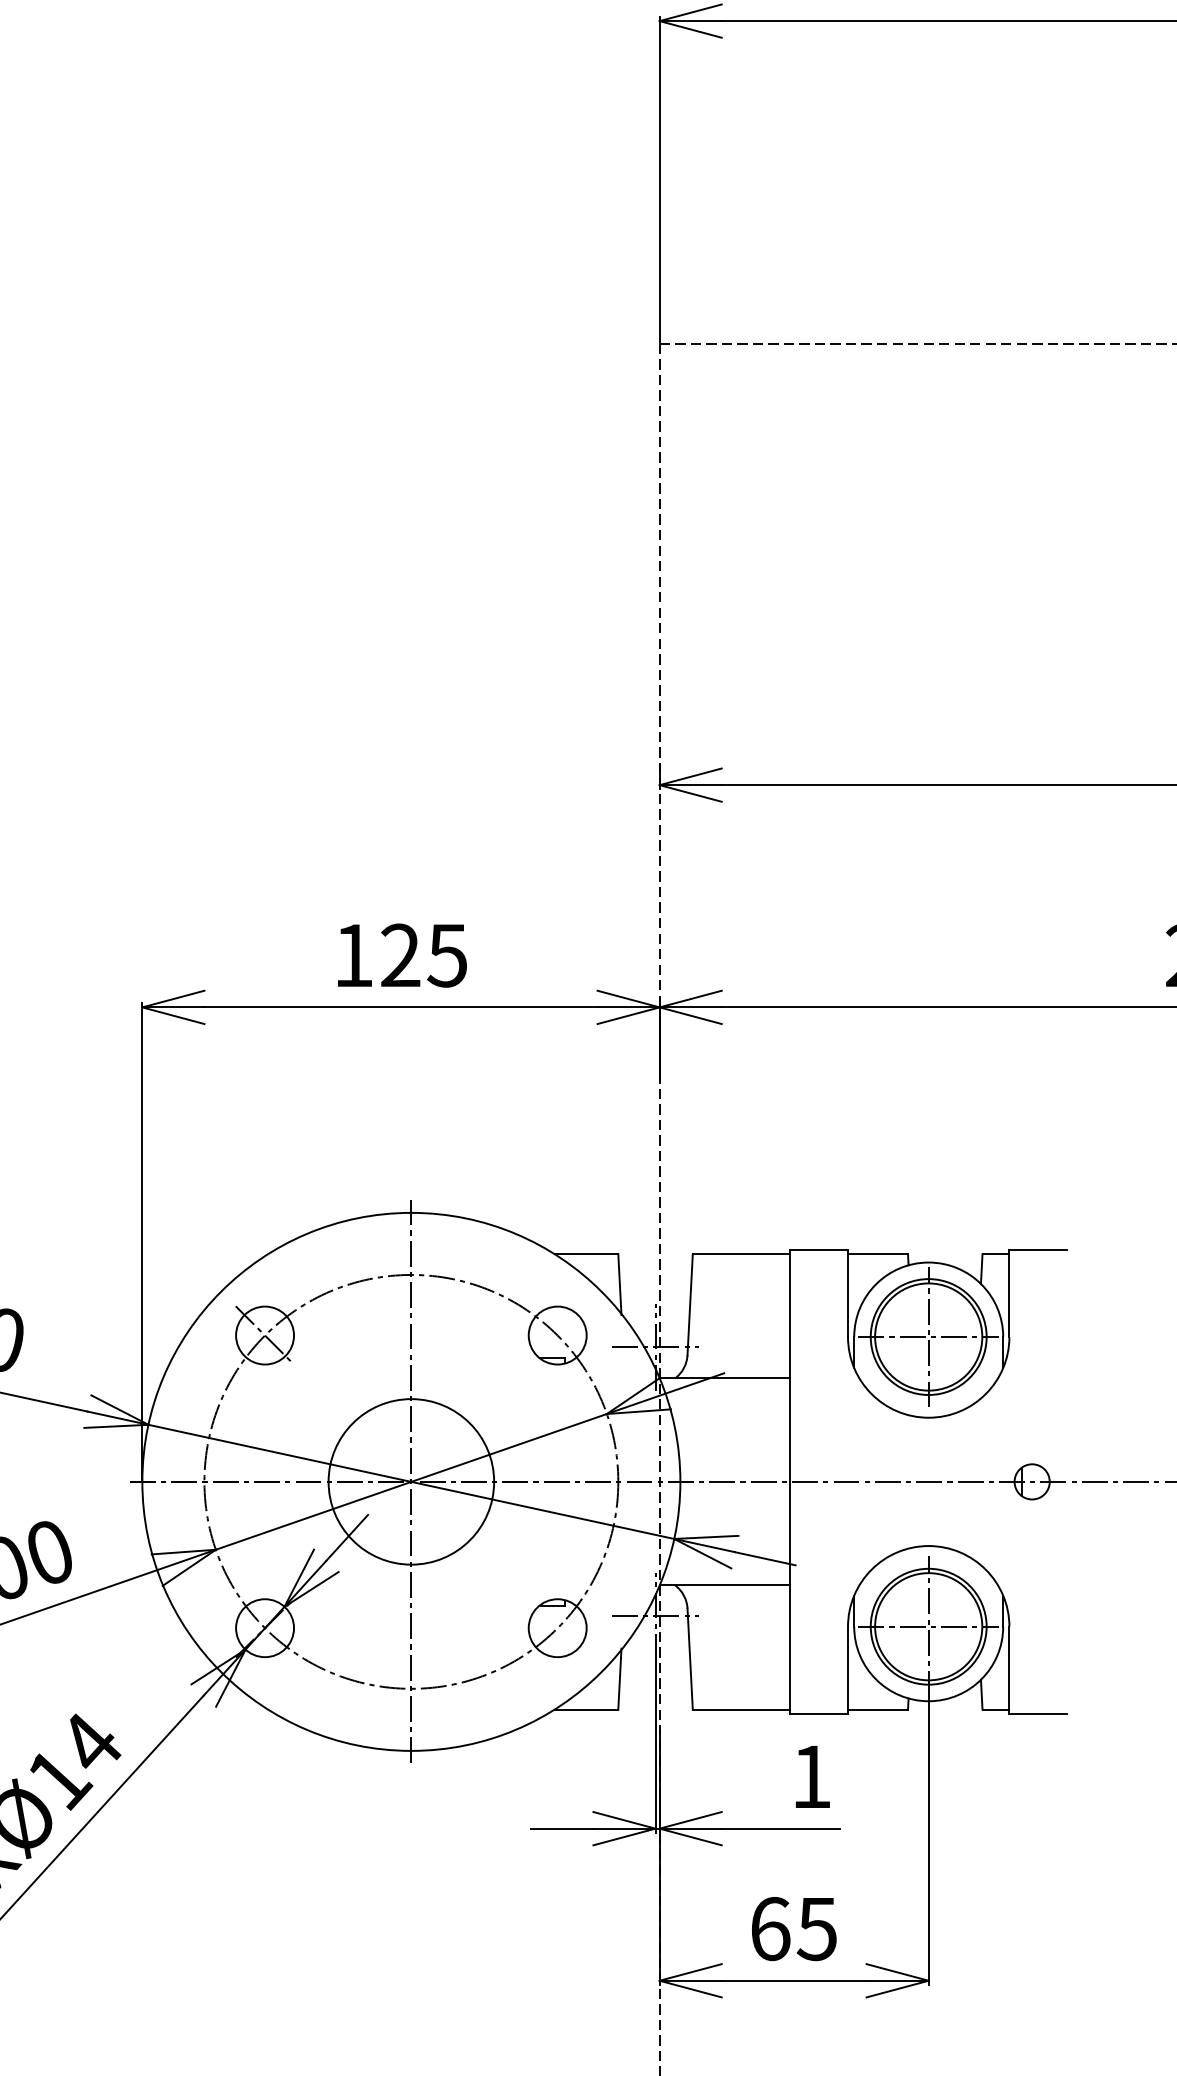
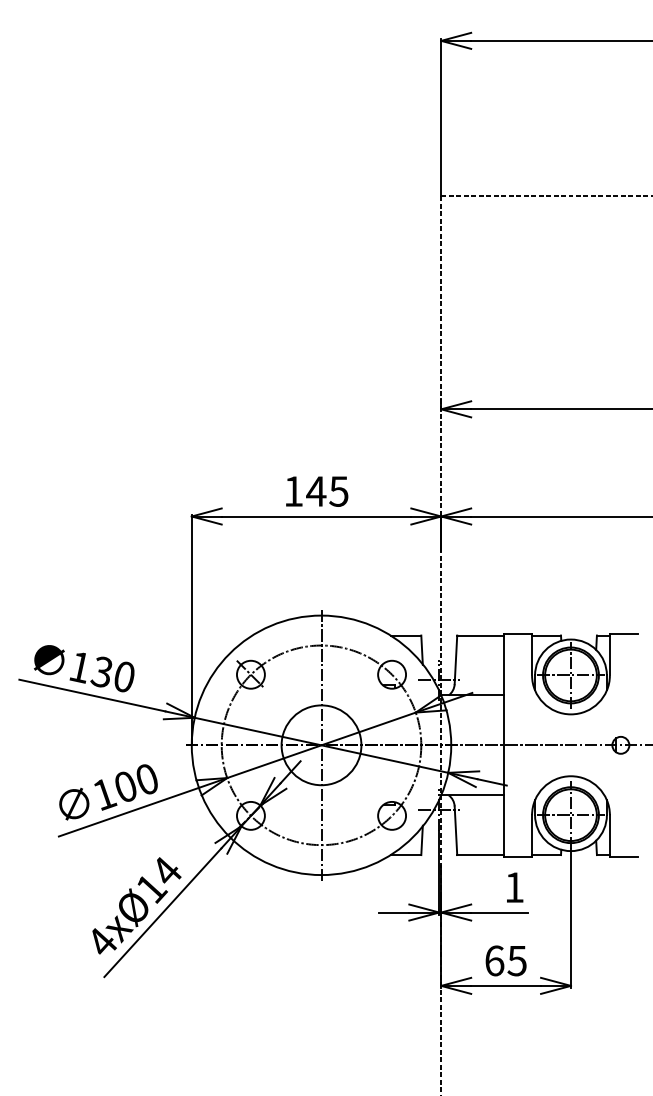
text: (400, 955) -> (316, 491), 125 -> 145

